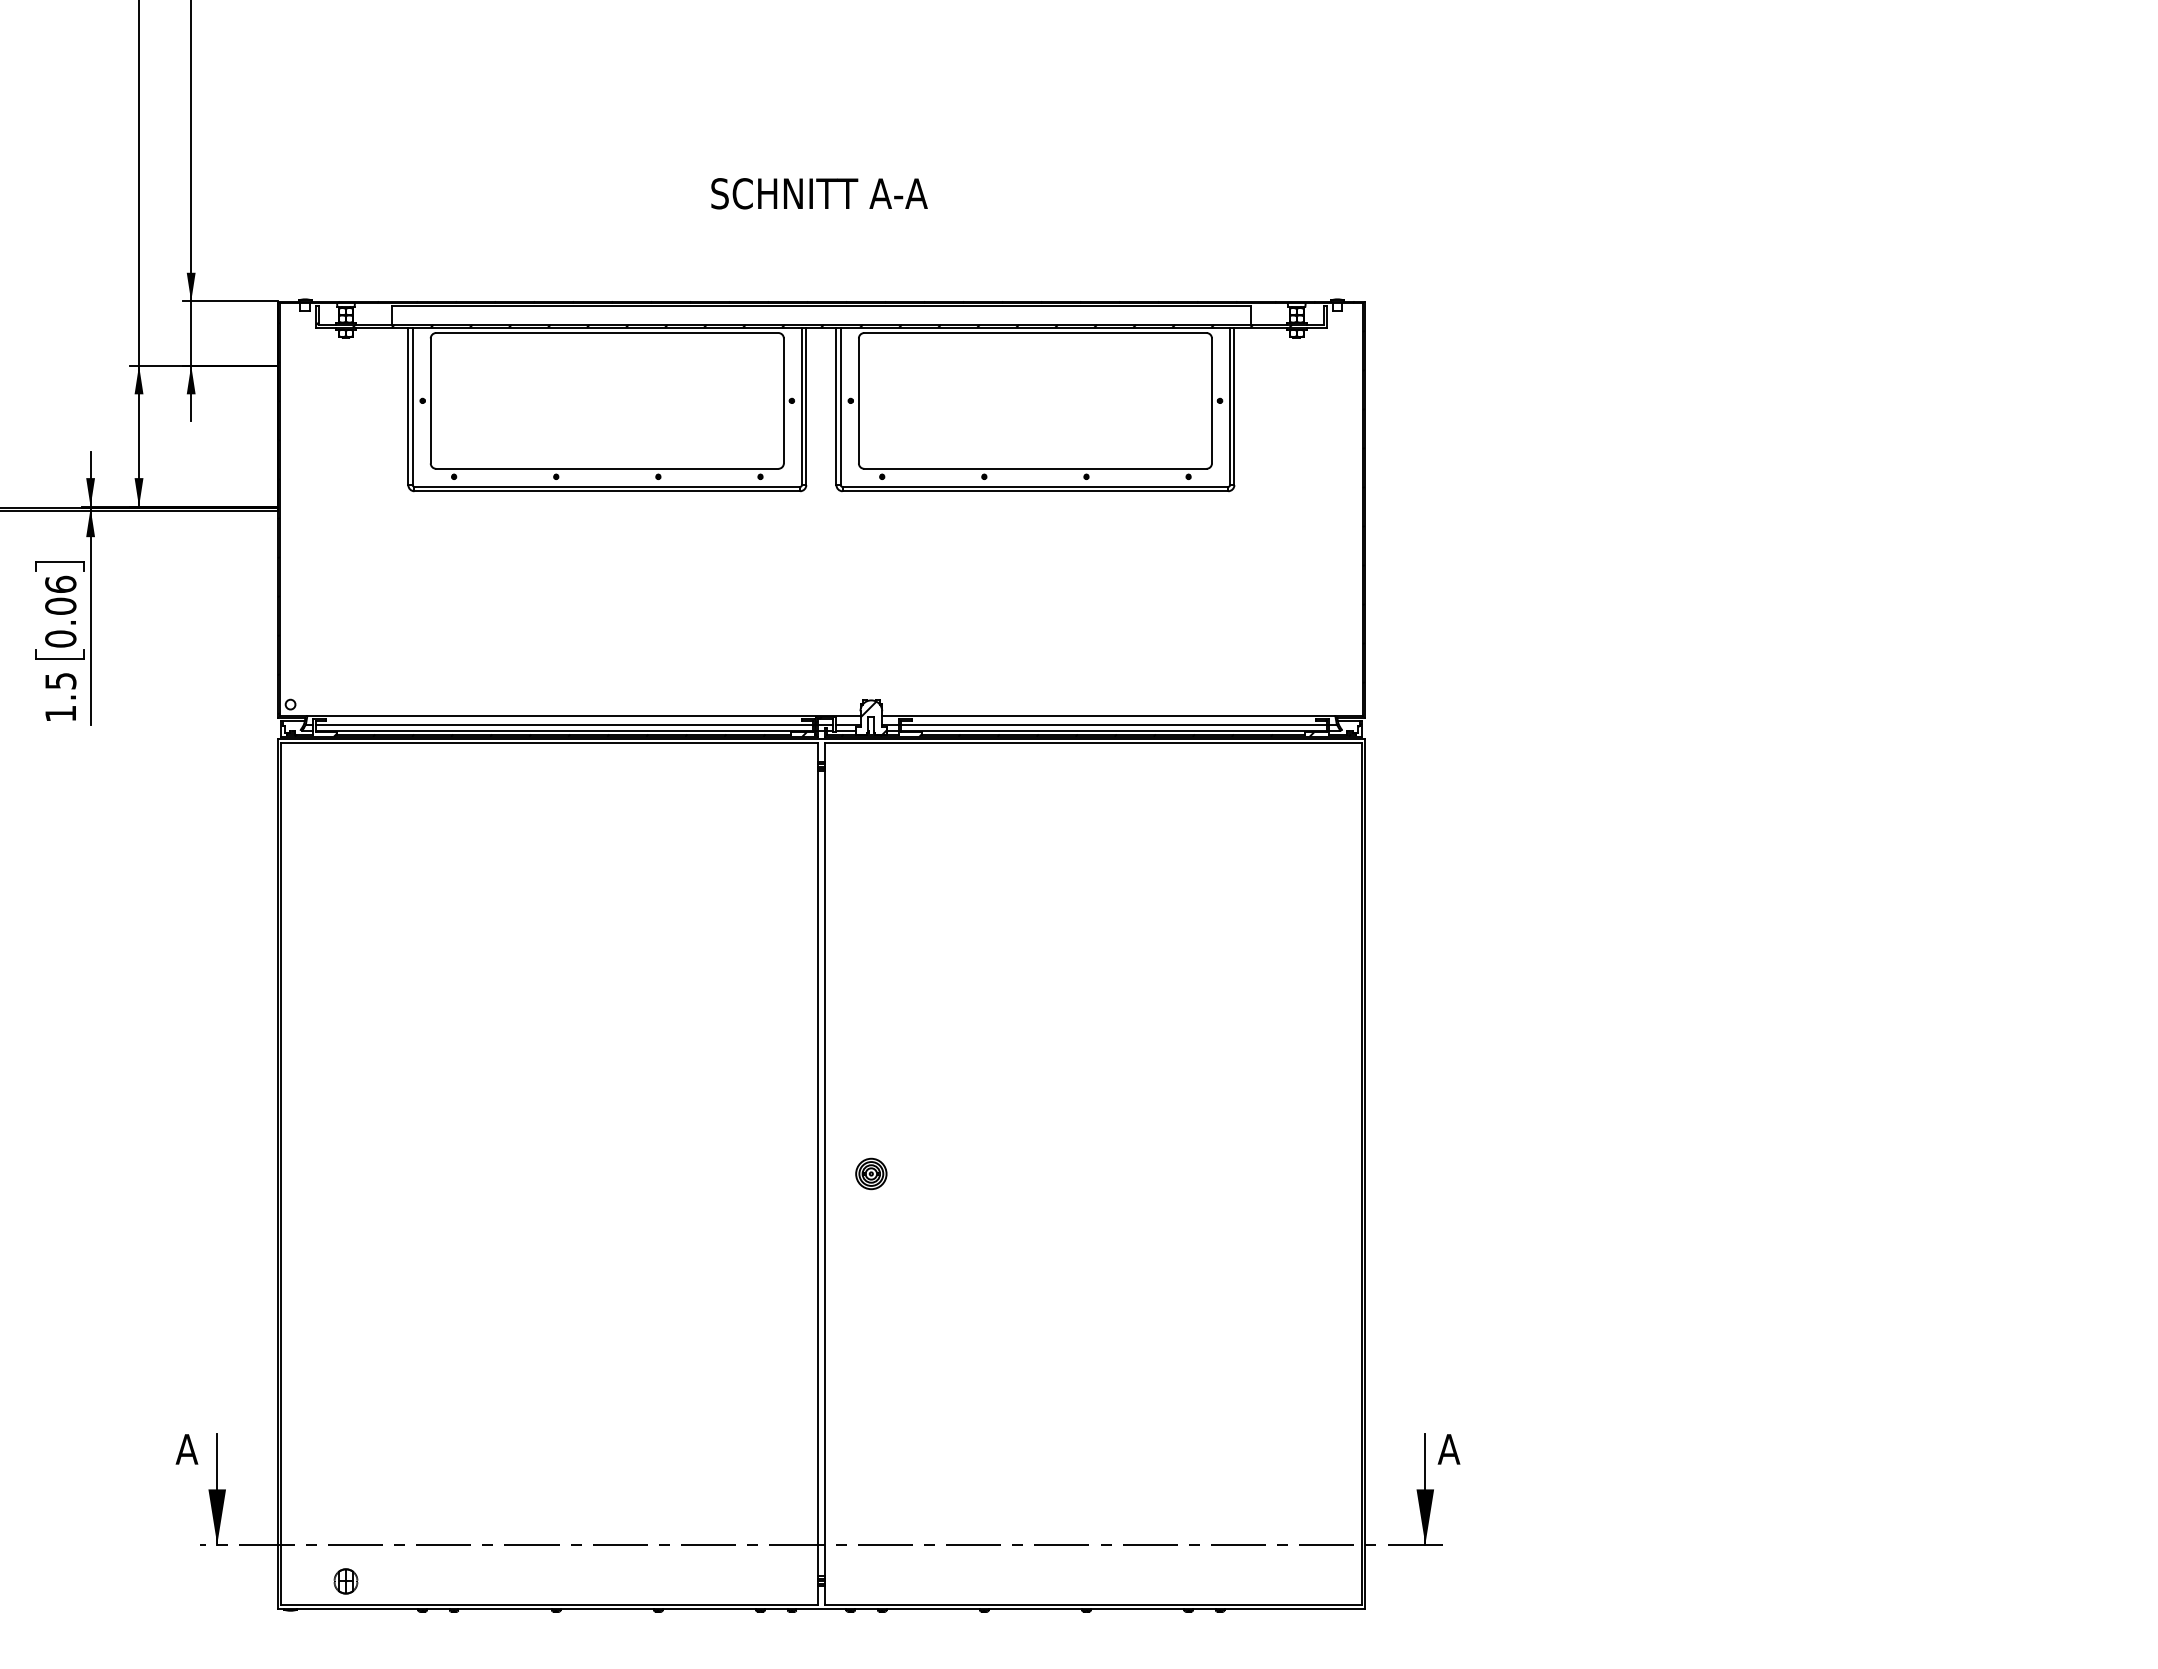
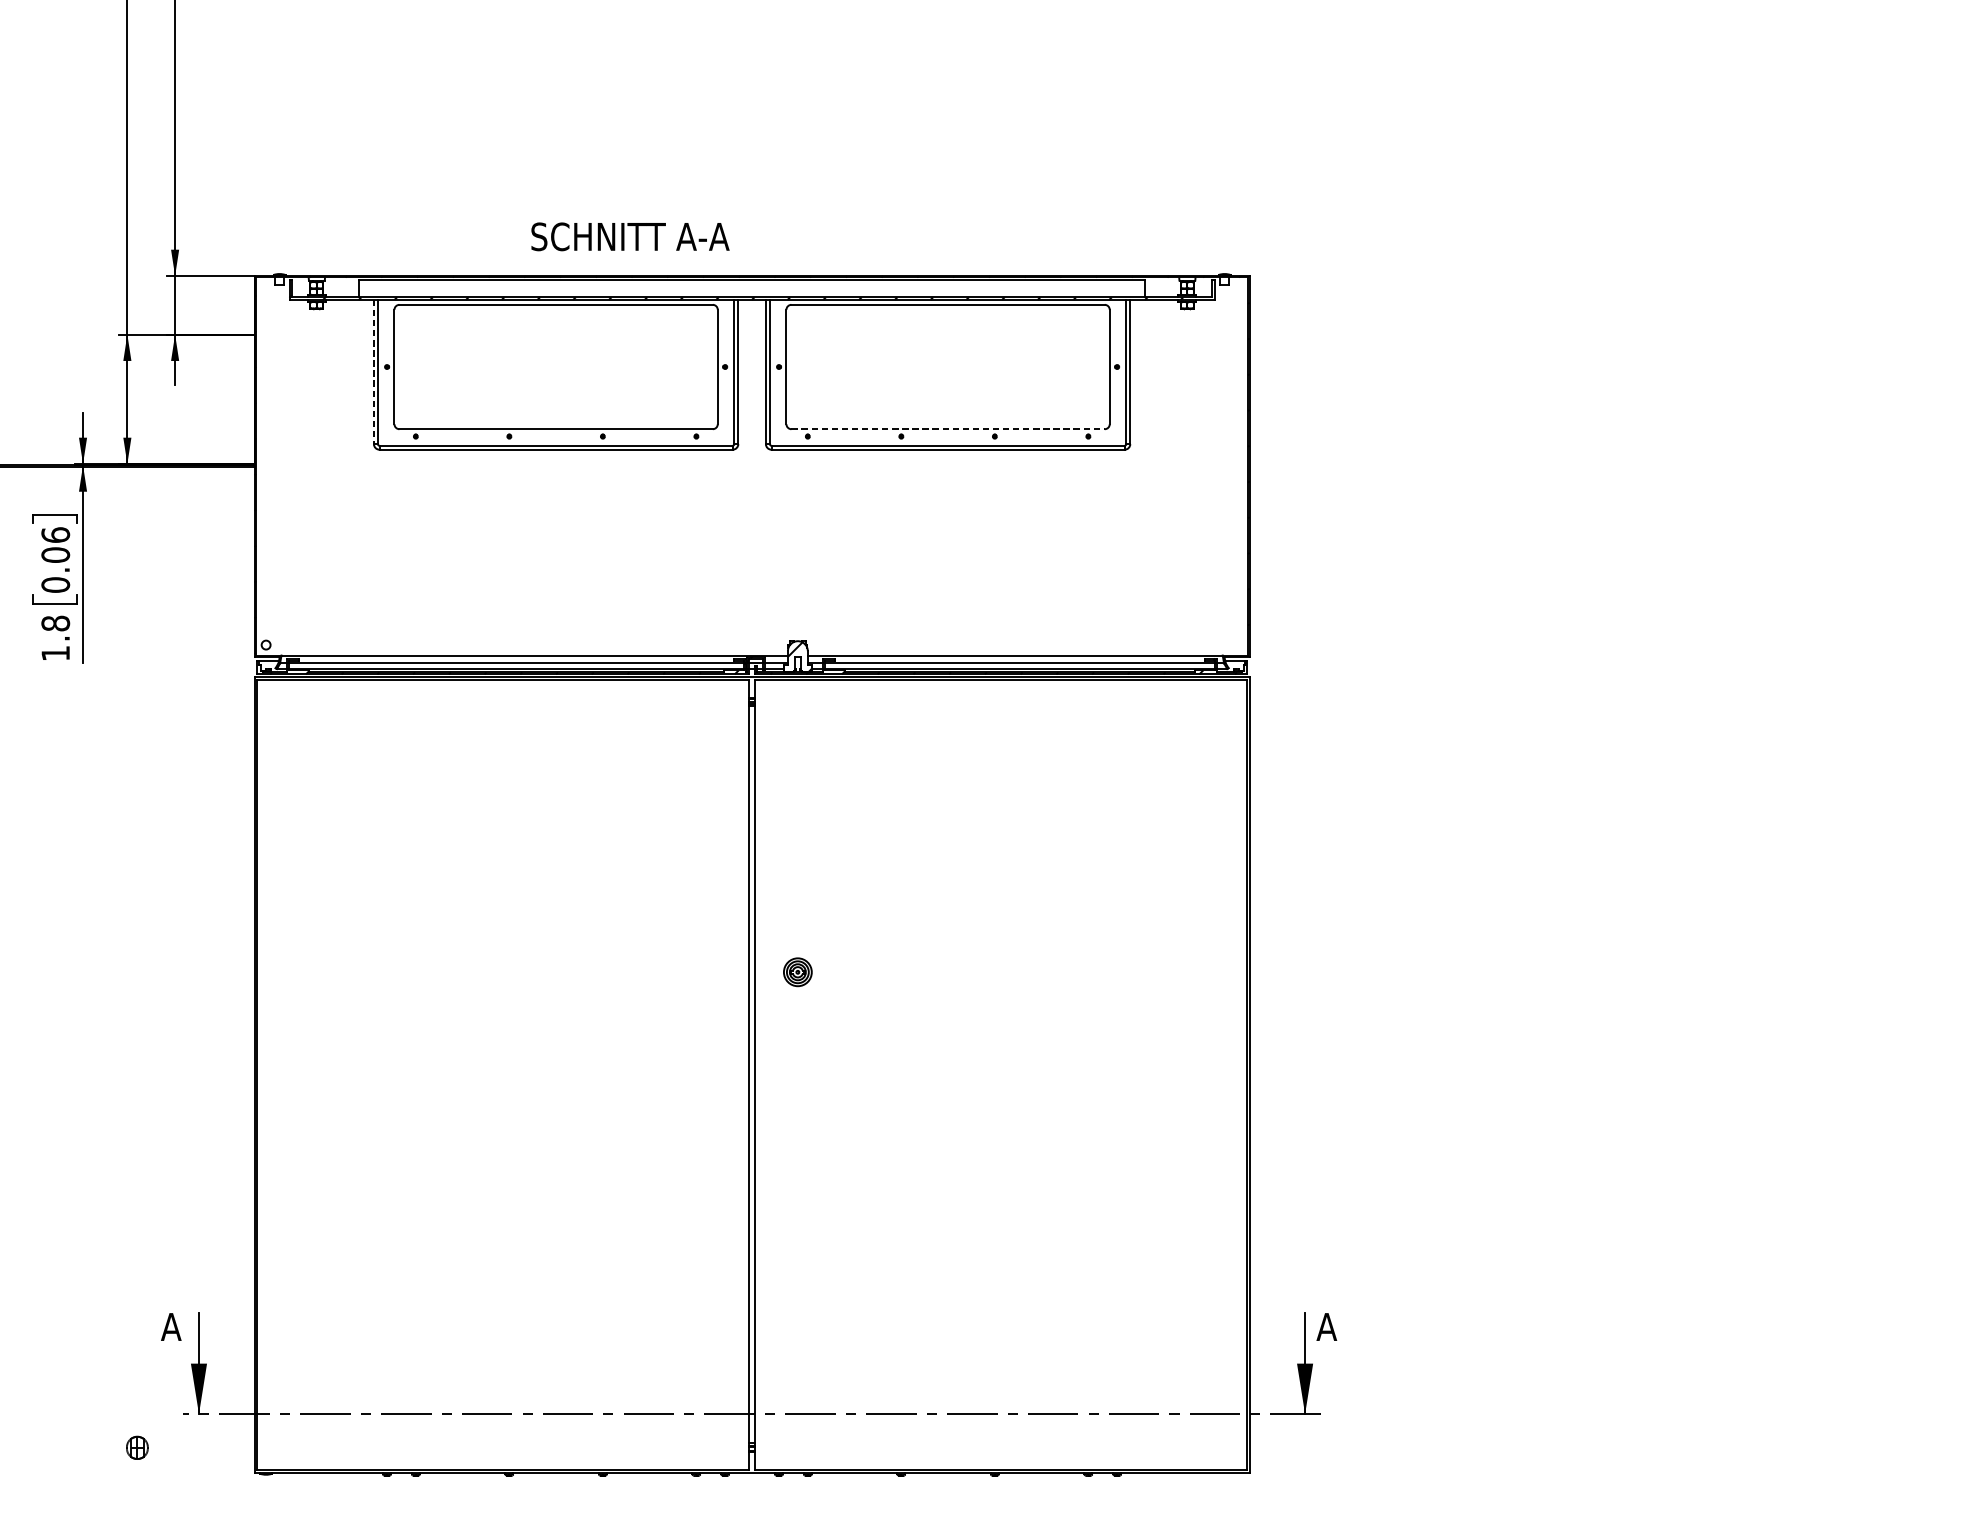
text: (819, 193) -> (630, 236), moved
line: (408, 406) -> (374, 372), solid -> dashed
line: (1035, 468) -> (948, 428), solid -> dashed
text: (60, 680) -> (55, 622), 1.5 -> 1.8
part: (871, 1173) -> (798, 971), moved
part: (345, 1581) -> (136, 1447), moved

